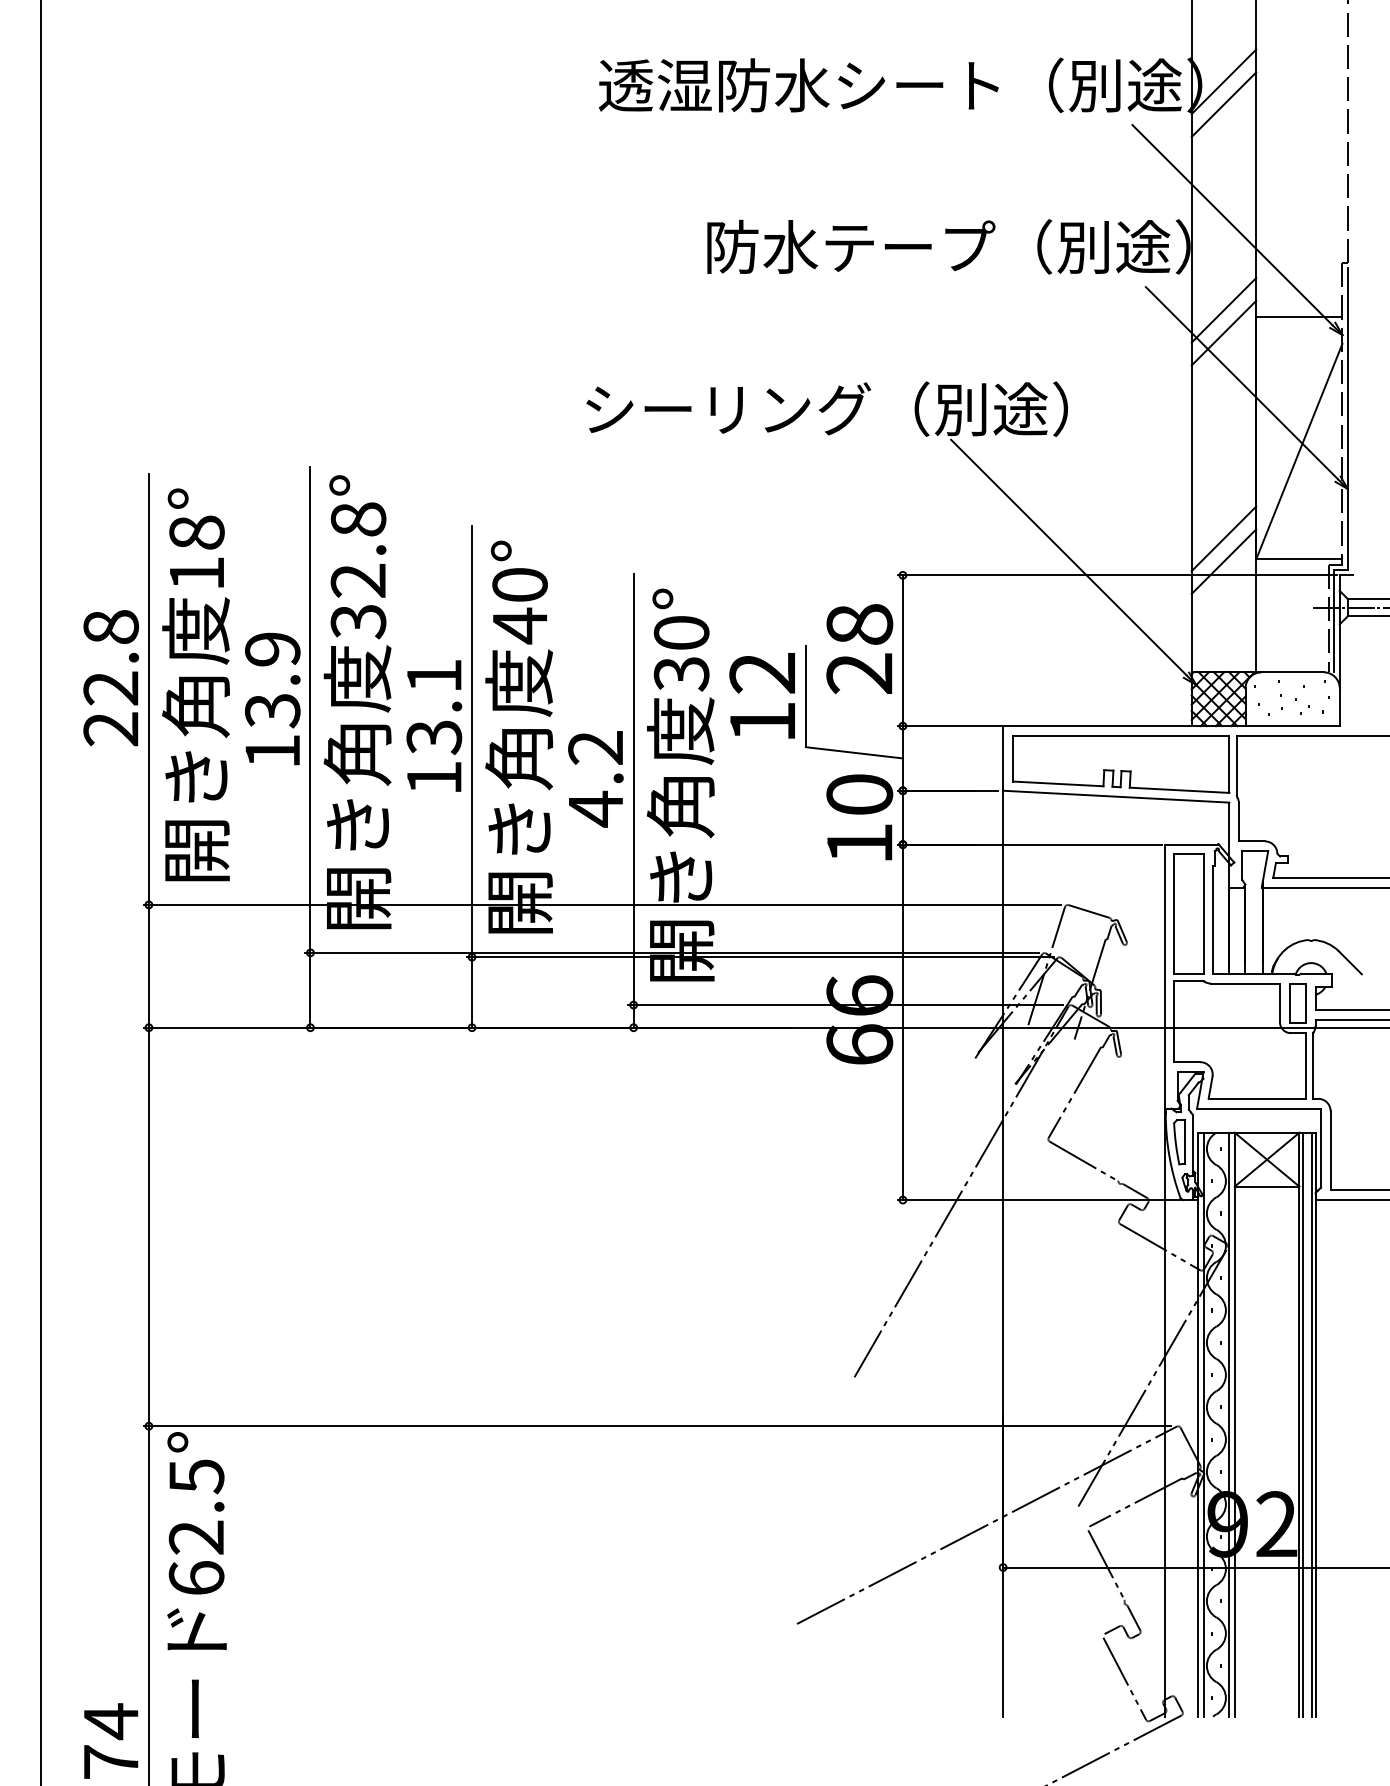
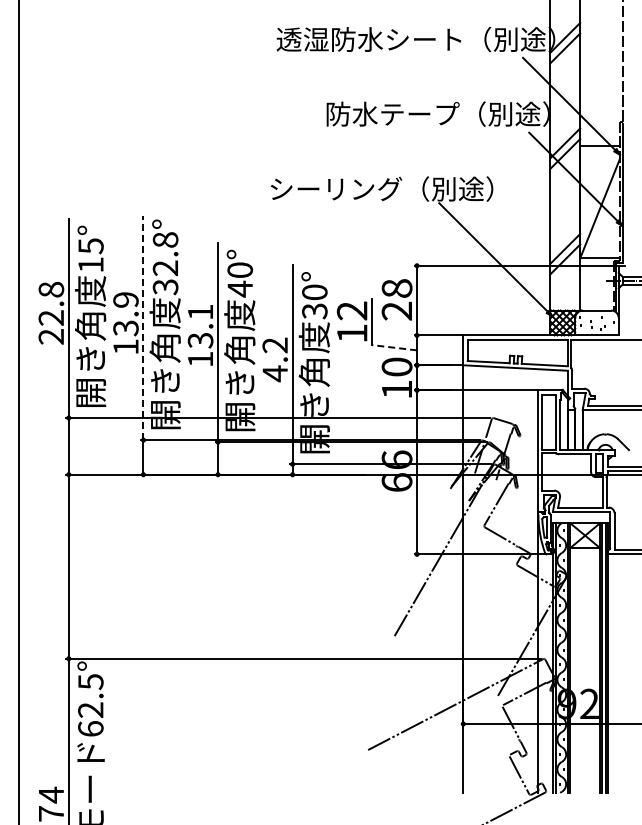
text: (195, 533) -> (90, 246), 18° -> 15°
line: (310, 708) -> (143, 327), solid -> dashed
line: (854, 752) -> (394, 347), solid -> dashed

